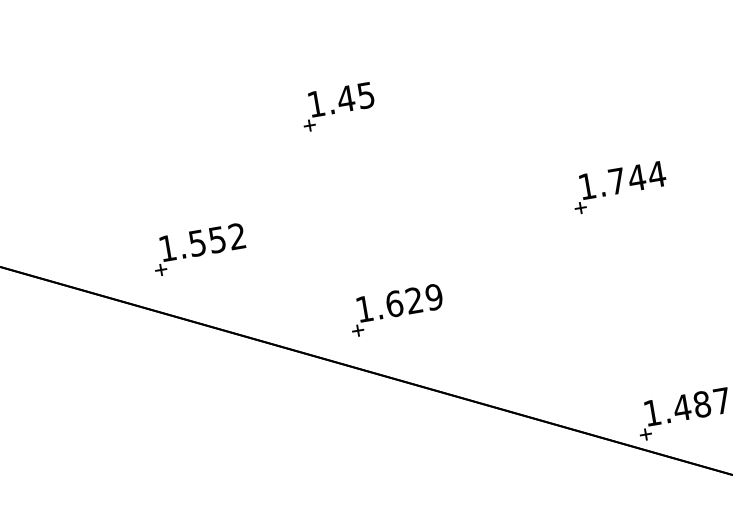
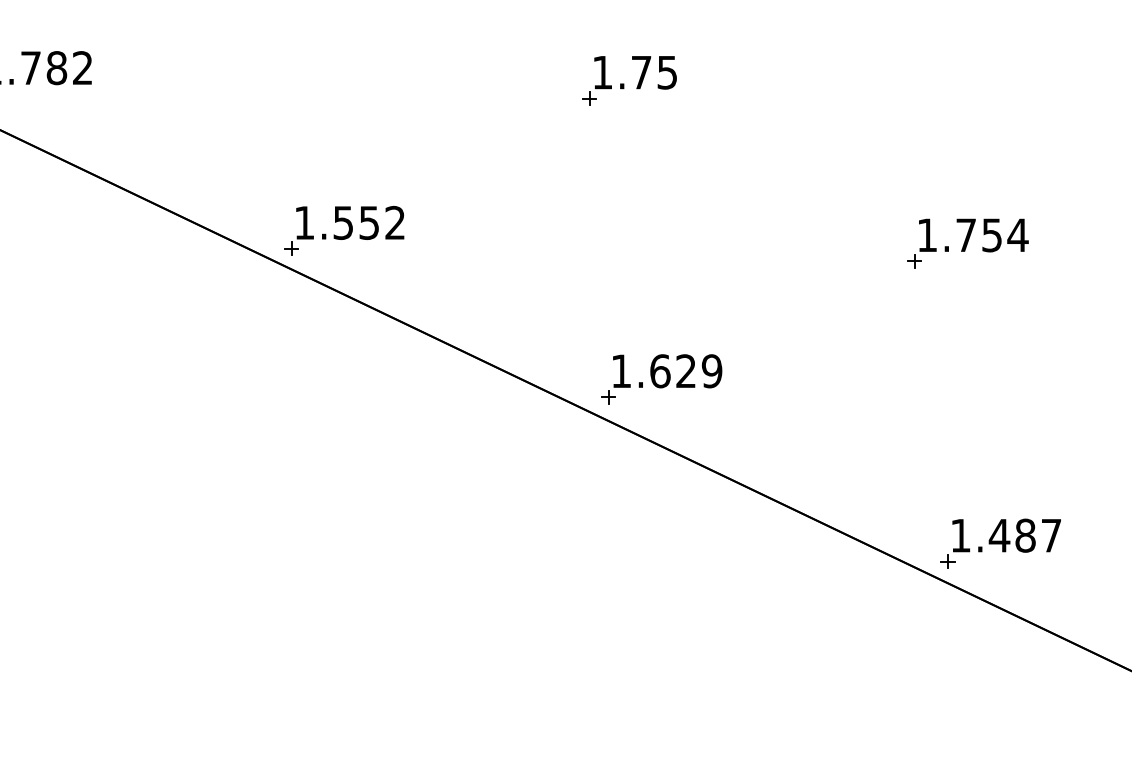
text: (346, 98) -> (641, 72), 1.45 -> 1.75
text: (636, 178) -> (991, 235), 1.744 -> 1.754
part: (199, 248) -> (344, 230), moved
part: (396, 310) -> (661, 379), moved

